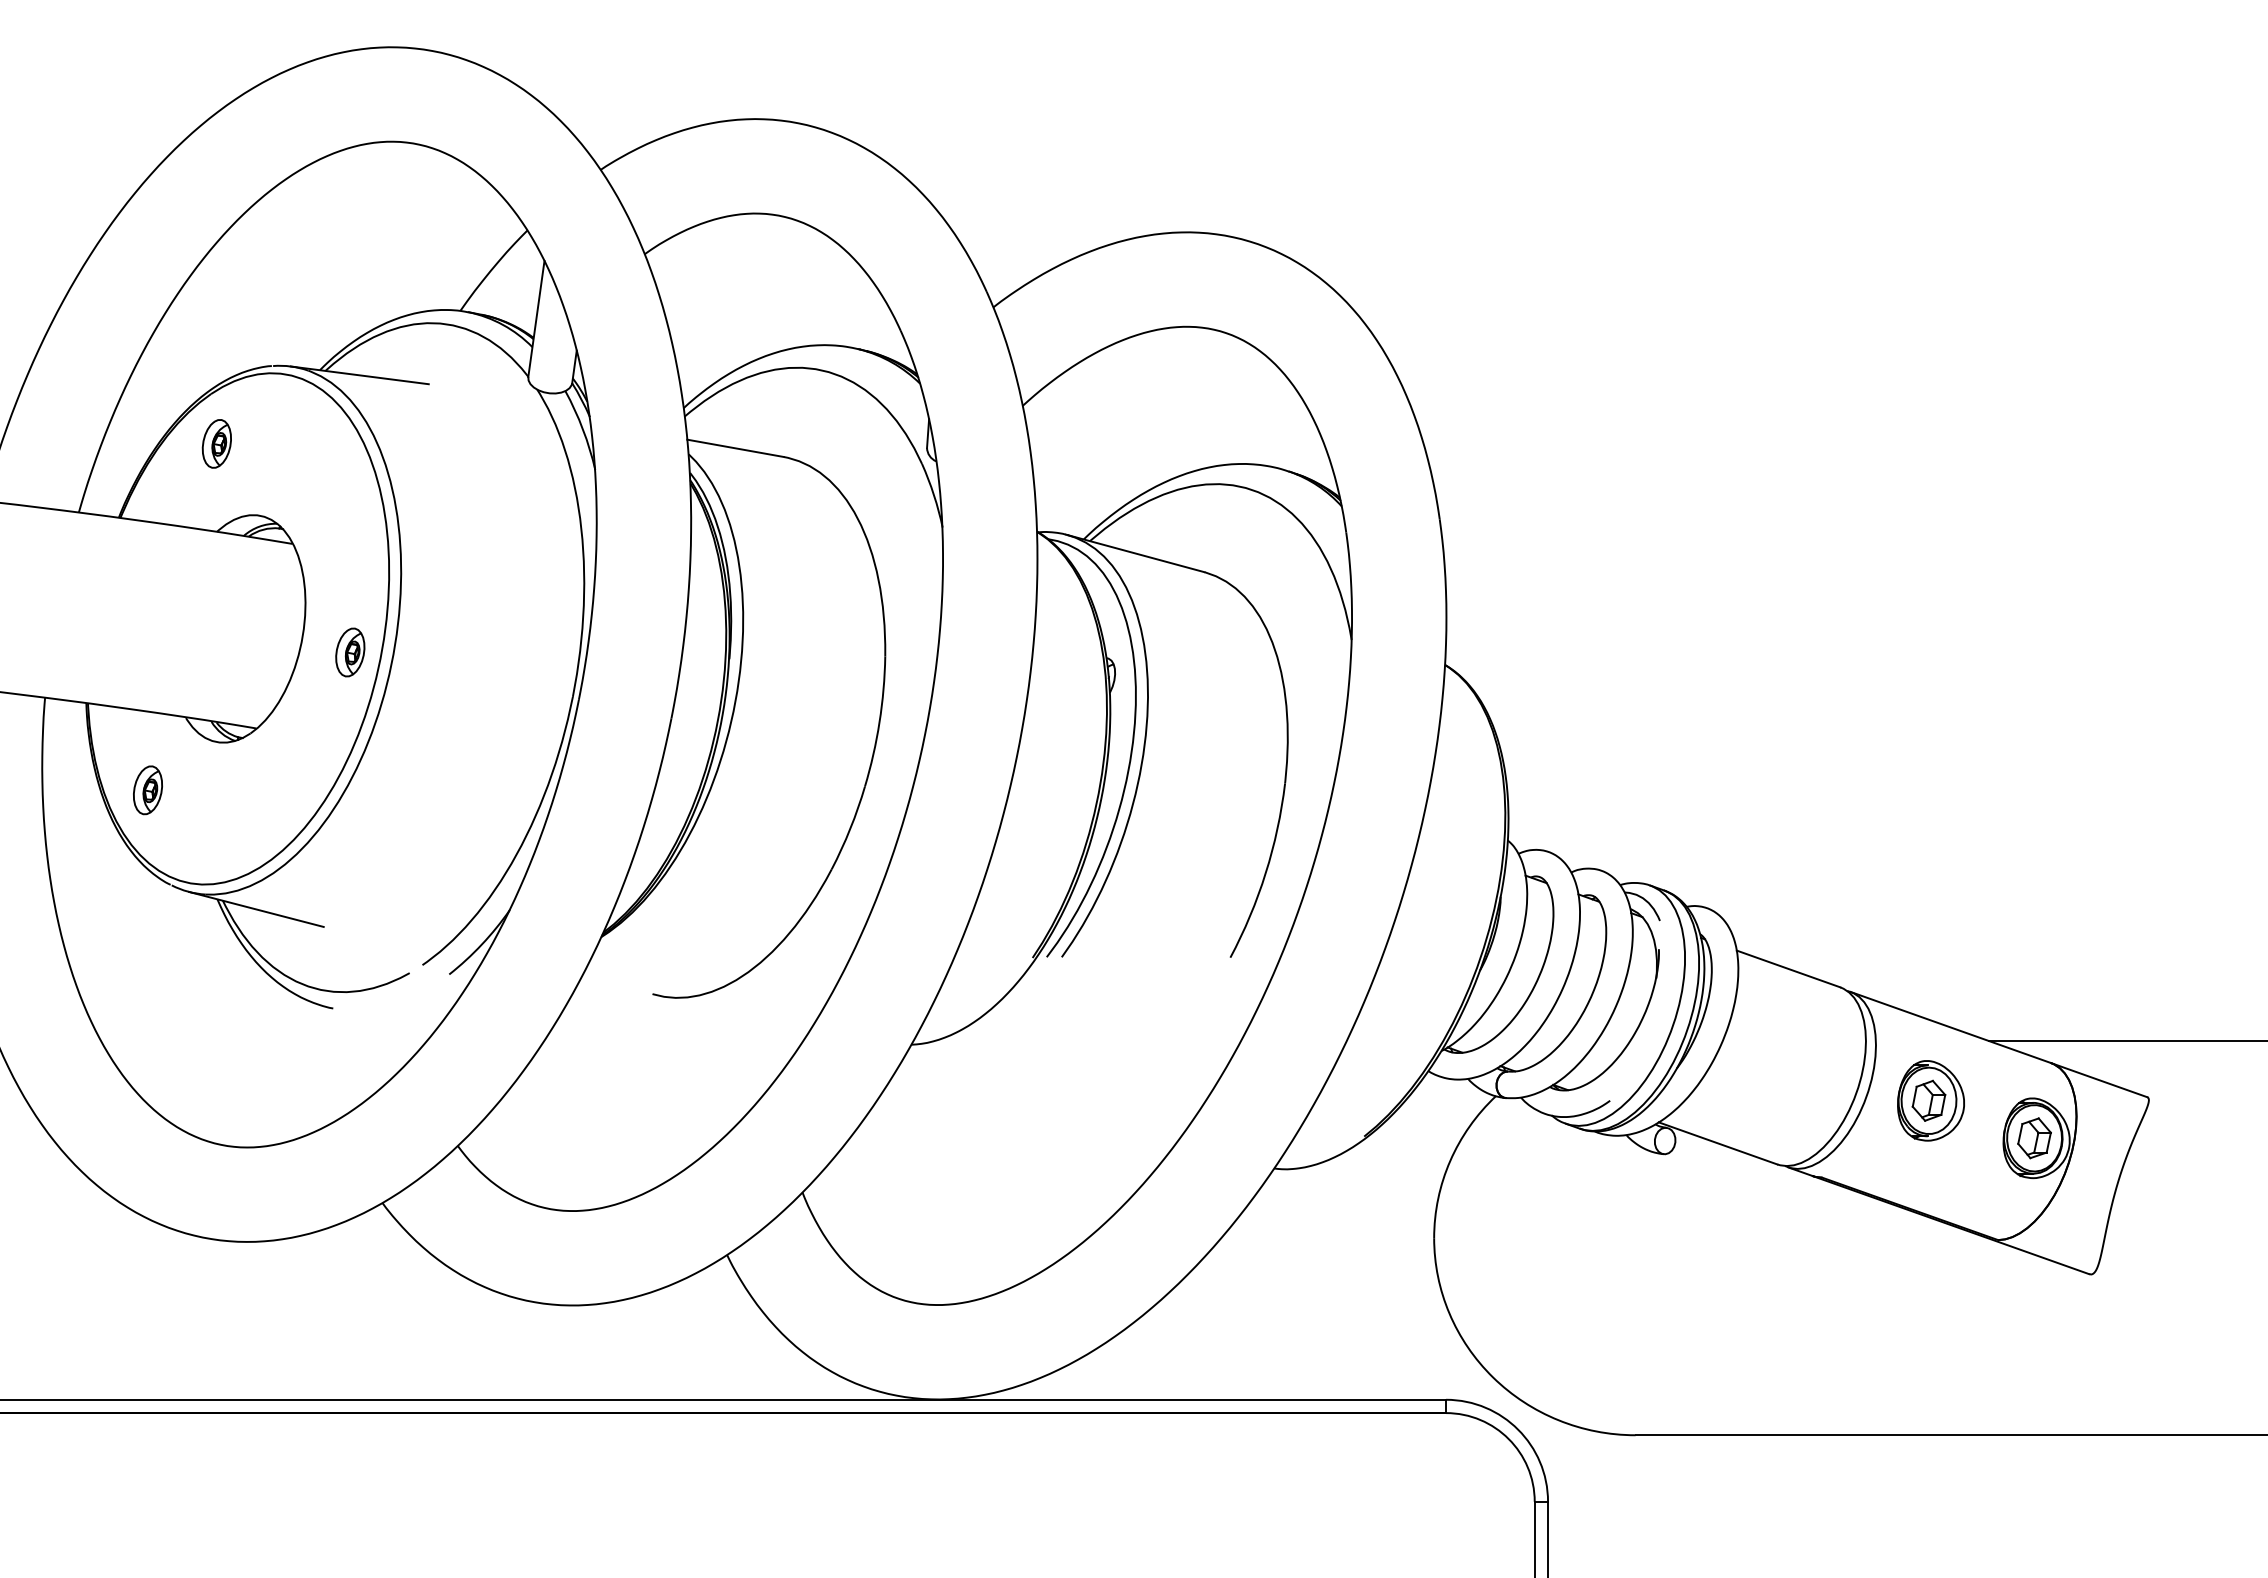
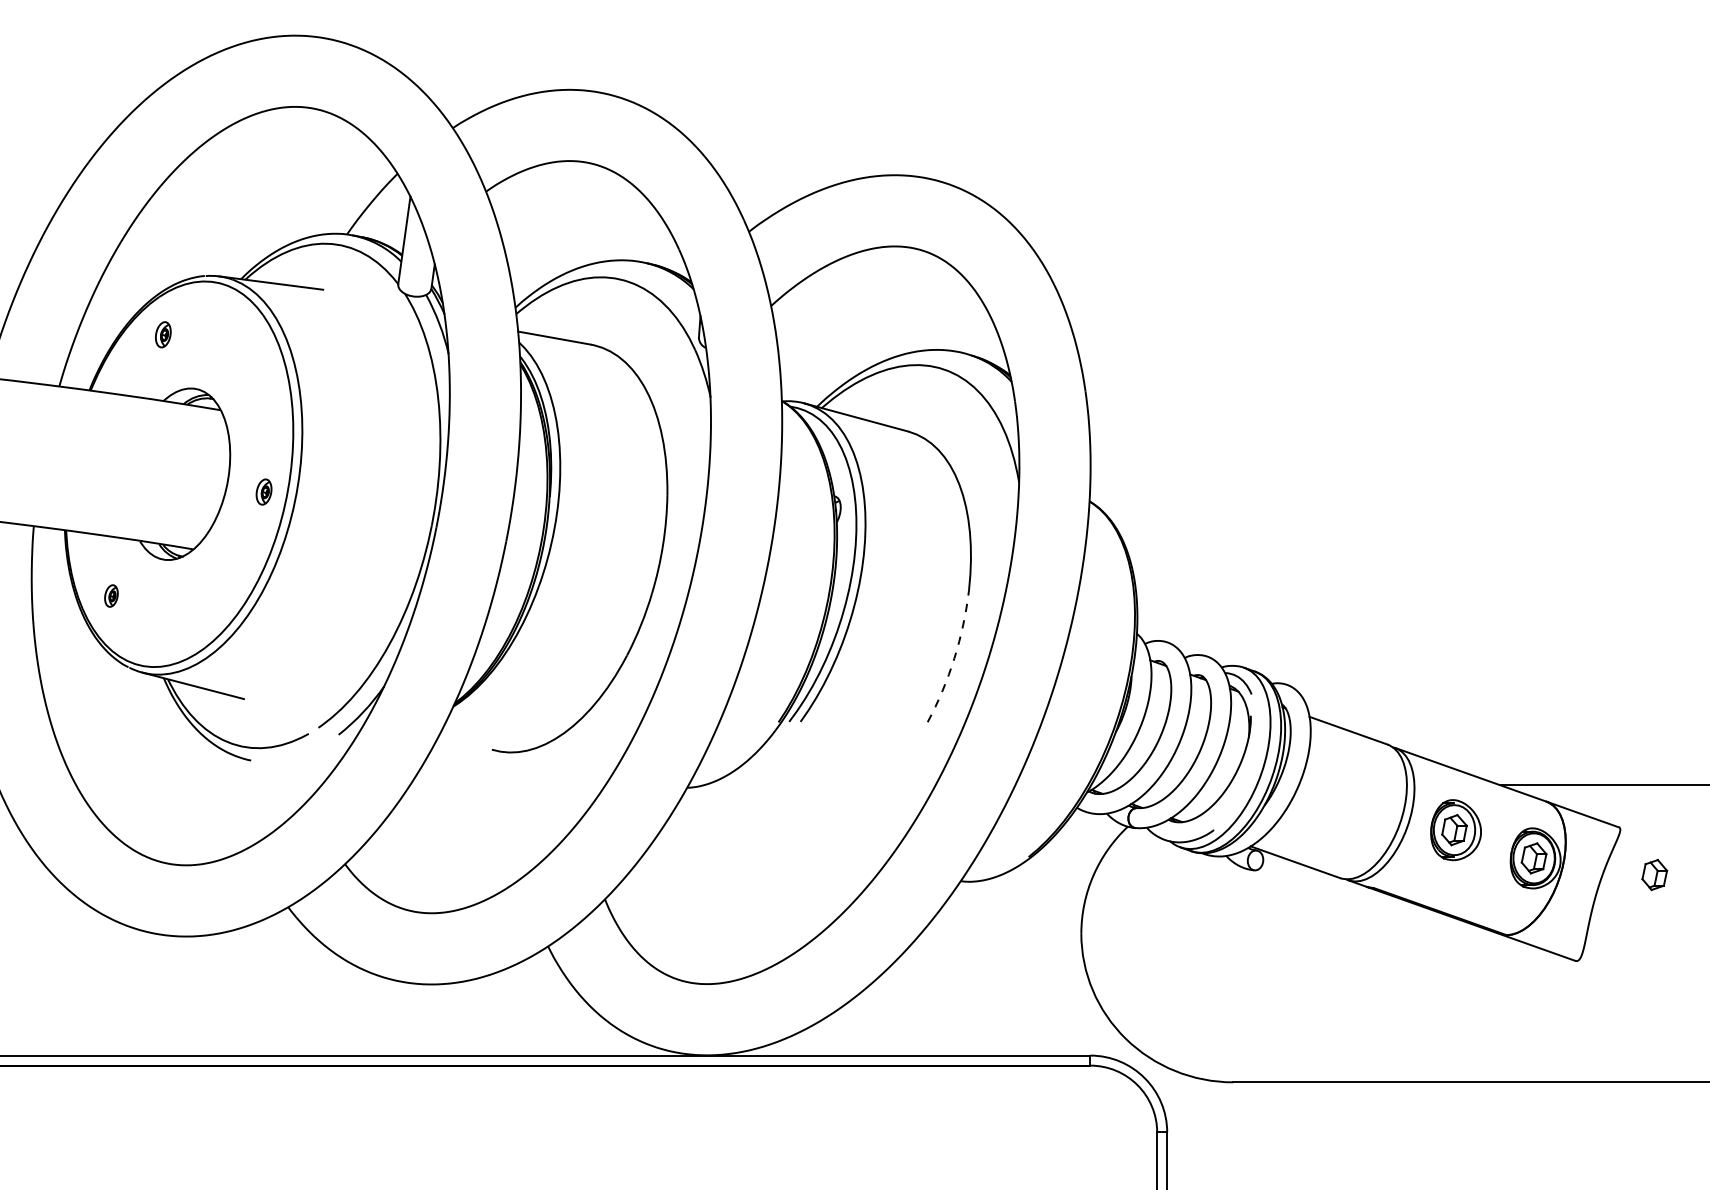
part: (216, 443) -> (163, 334), size x0.7
part: (350, 652) -> (264, 492), size x0.7
part: (147, 790) -> (111, 596), size x0.6
arc: (1265, 873) -> (954, 658), solid -> dashed
part: (2194, 1160) -> (1654, 875), added

